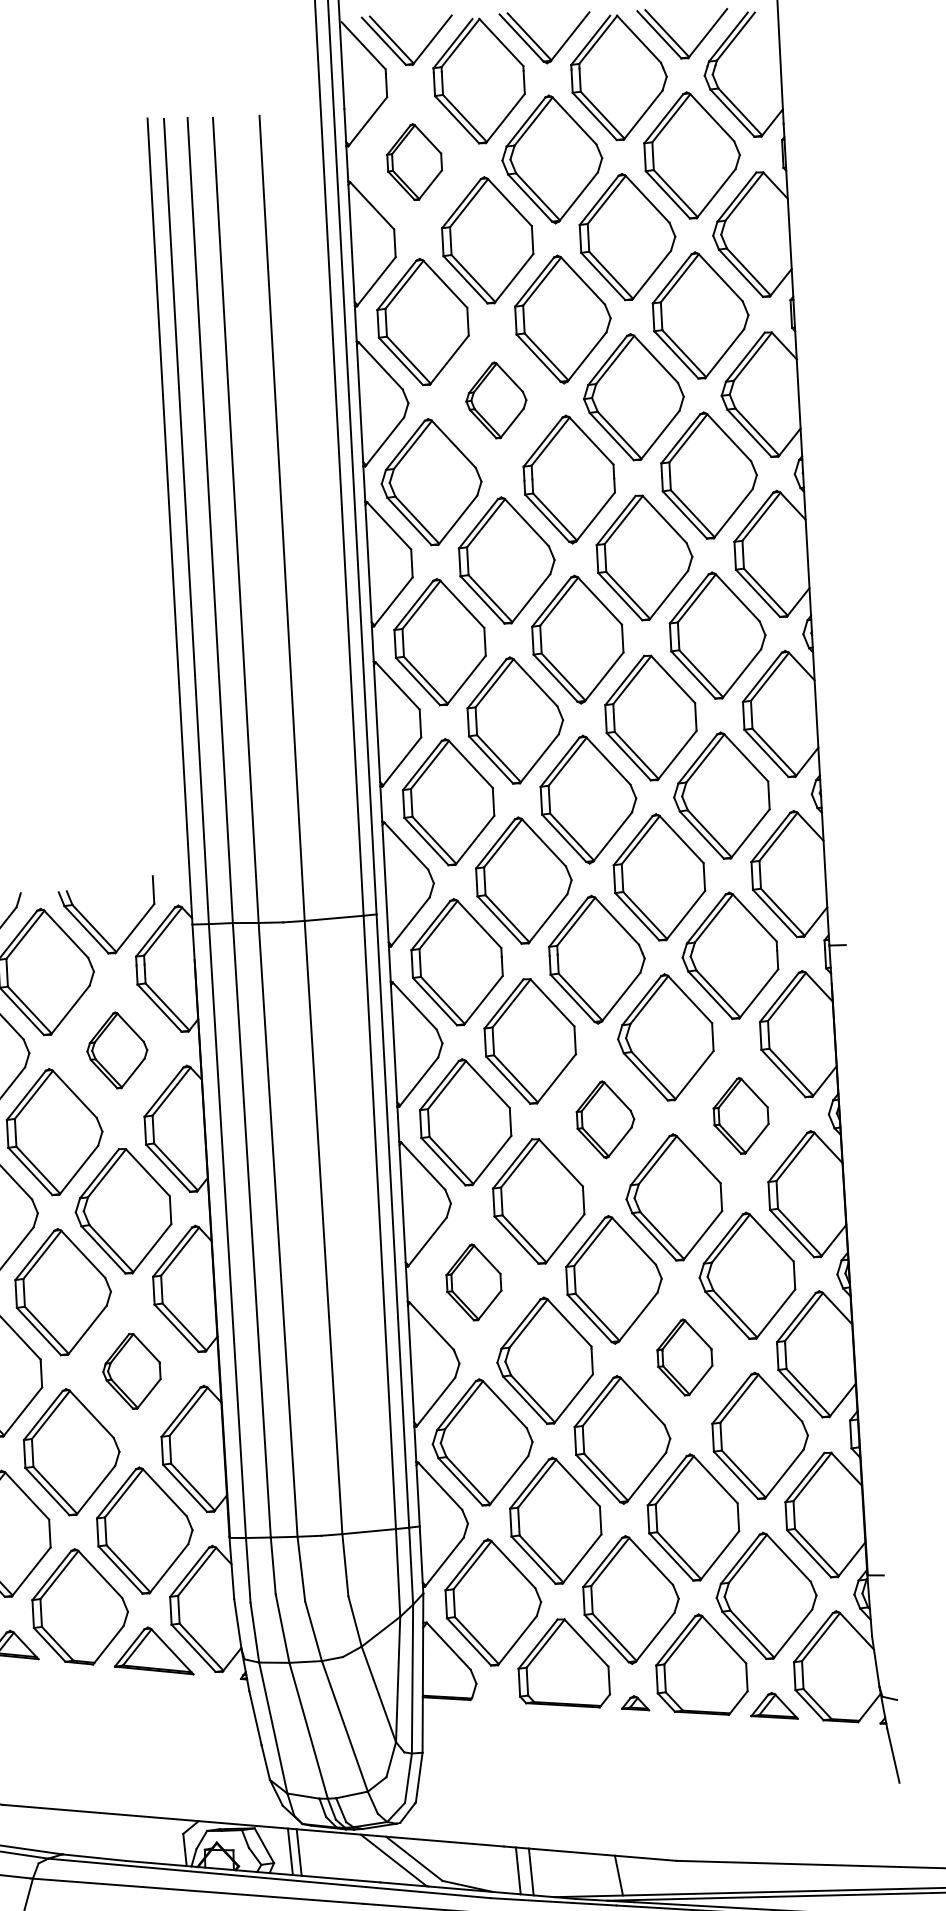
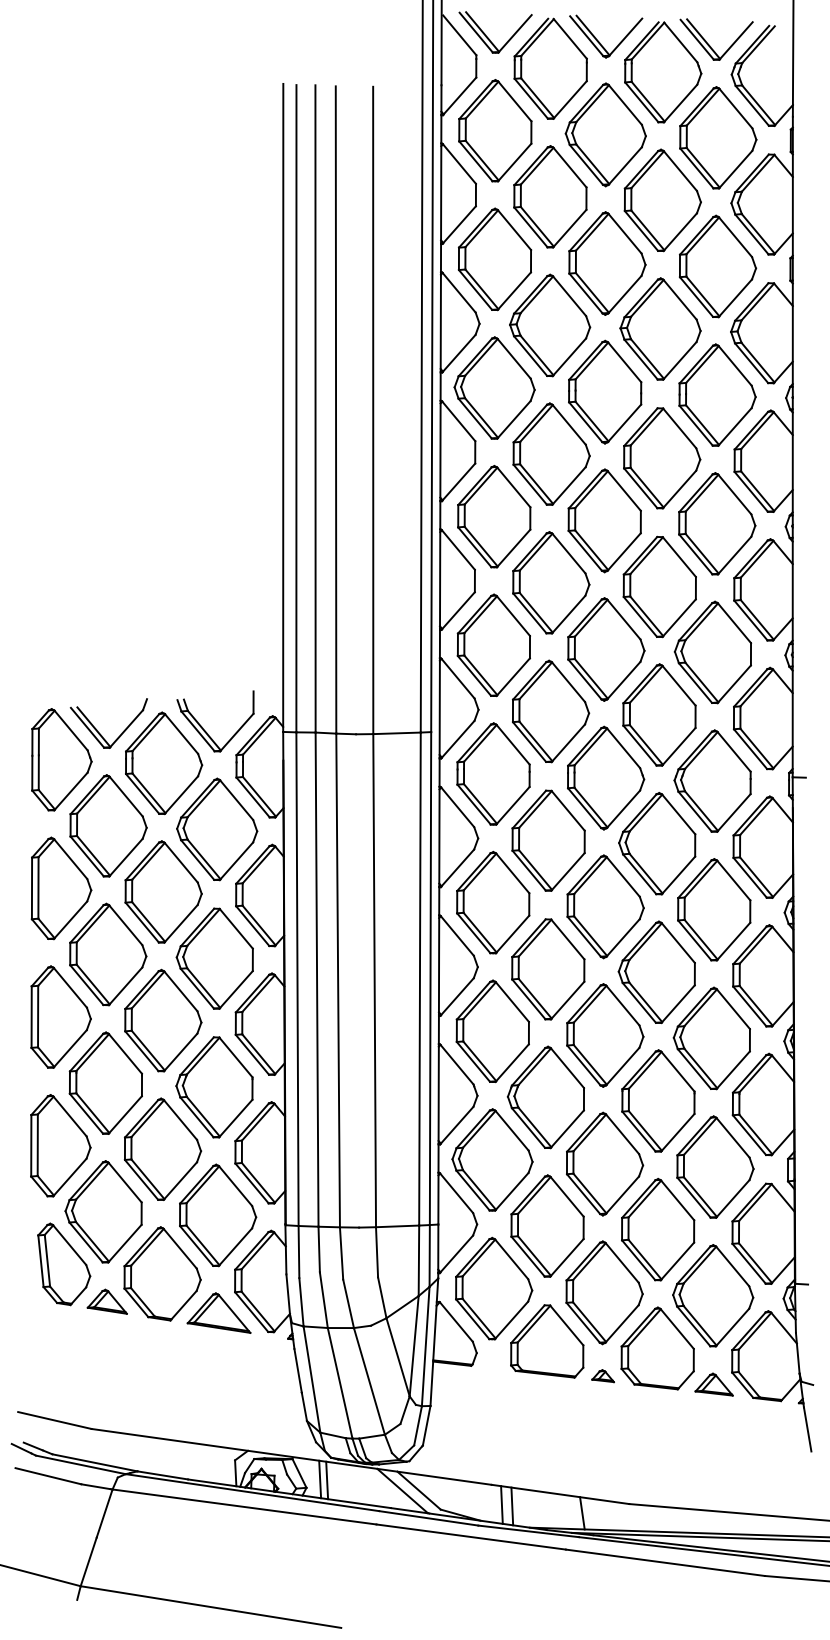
part: (414, 161) -> (495, 130), size x1.67
part: (496, 400) -> (550, 325), size x1.67
part: (117, 1050) -> (217, 829), size x1.67
part: (741, 1115) -> (714, 909), size x1.67
part: (605, 1119) -> (605, 906), size x1.67
part: (473, 1282) -> (492, 1031), size x1.67
part: (684, 1356) -> (658, 1100), size x1.67
part: (131, 1371) -> (214, 1087), size x1.67

